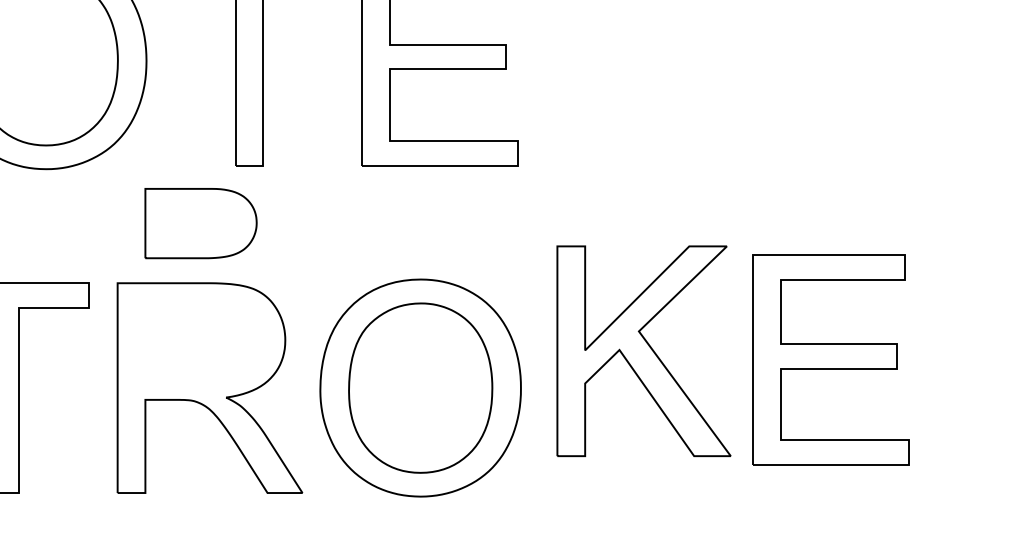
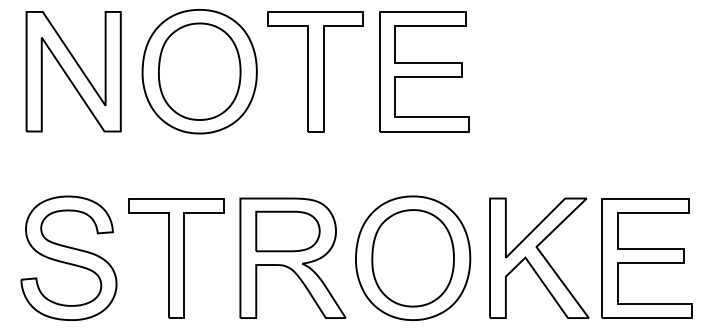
part: (200, 223) -> (287, 231), moved
part: (644, 349) -> (539, 257), moved
part: (830, 360) -> (646, 258), moved

